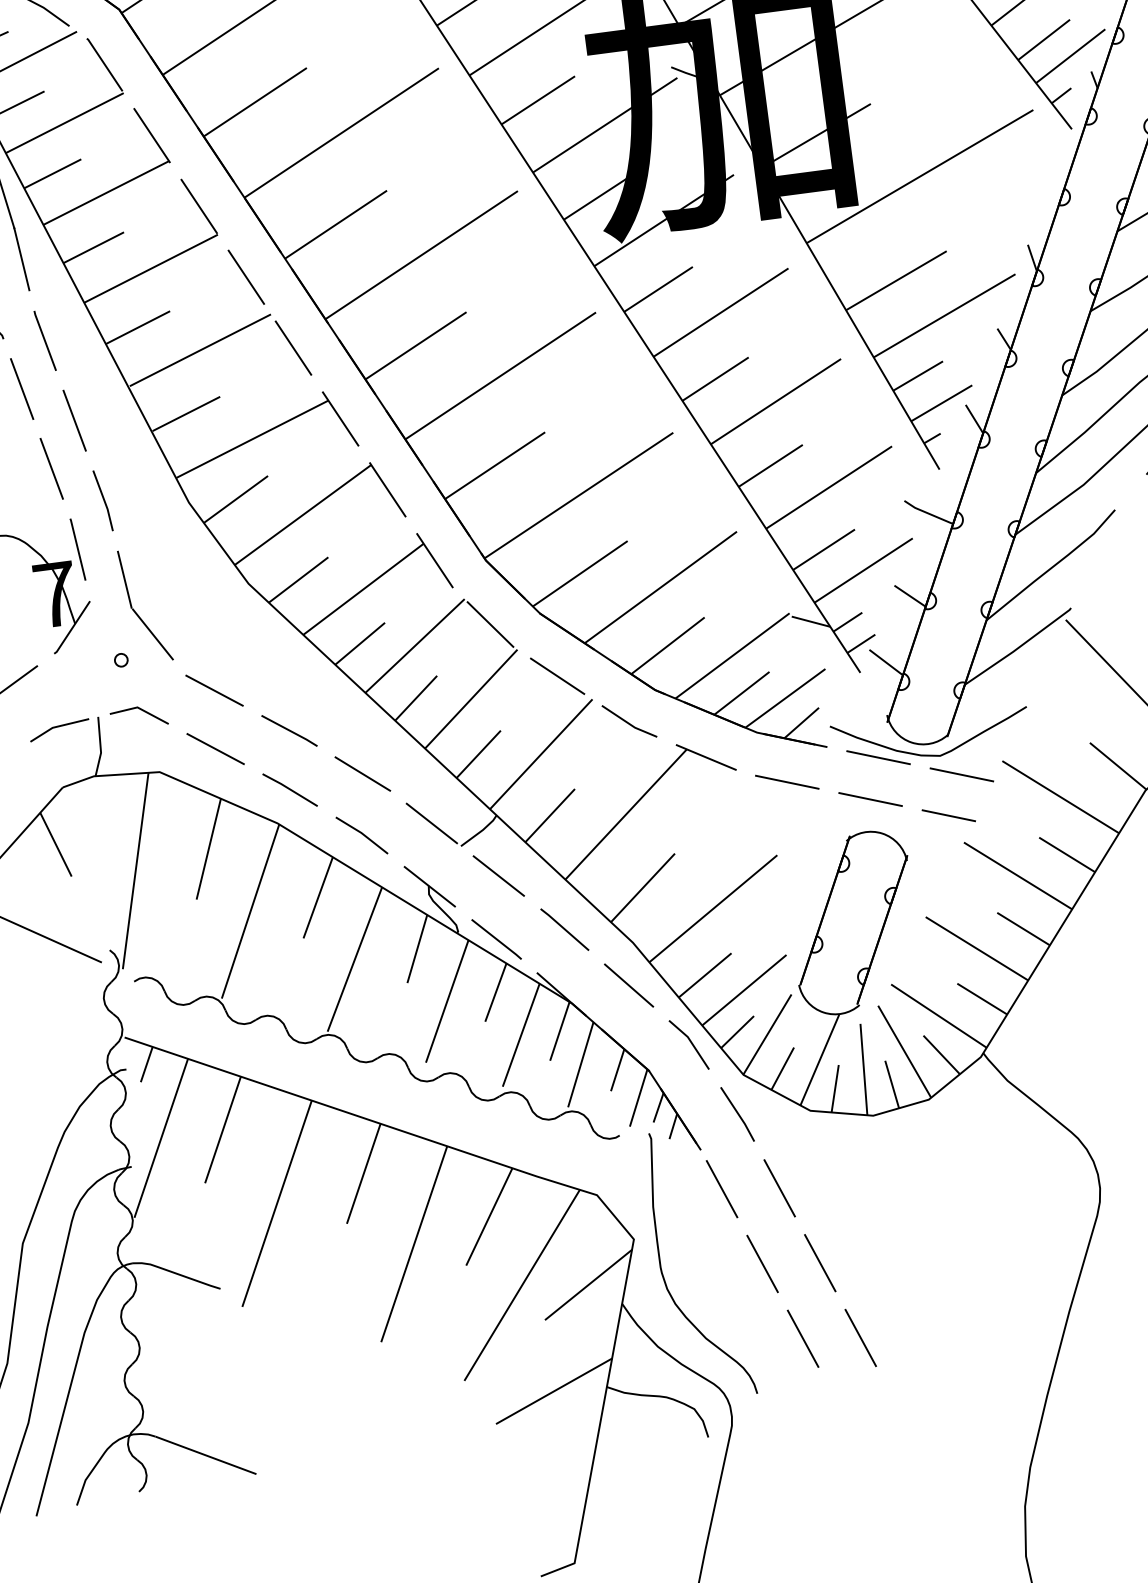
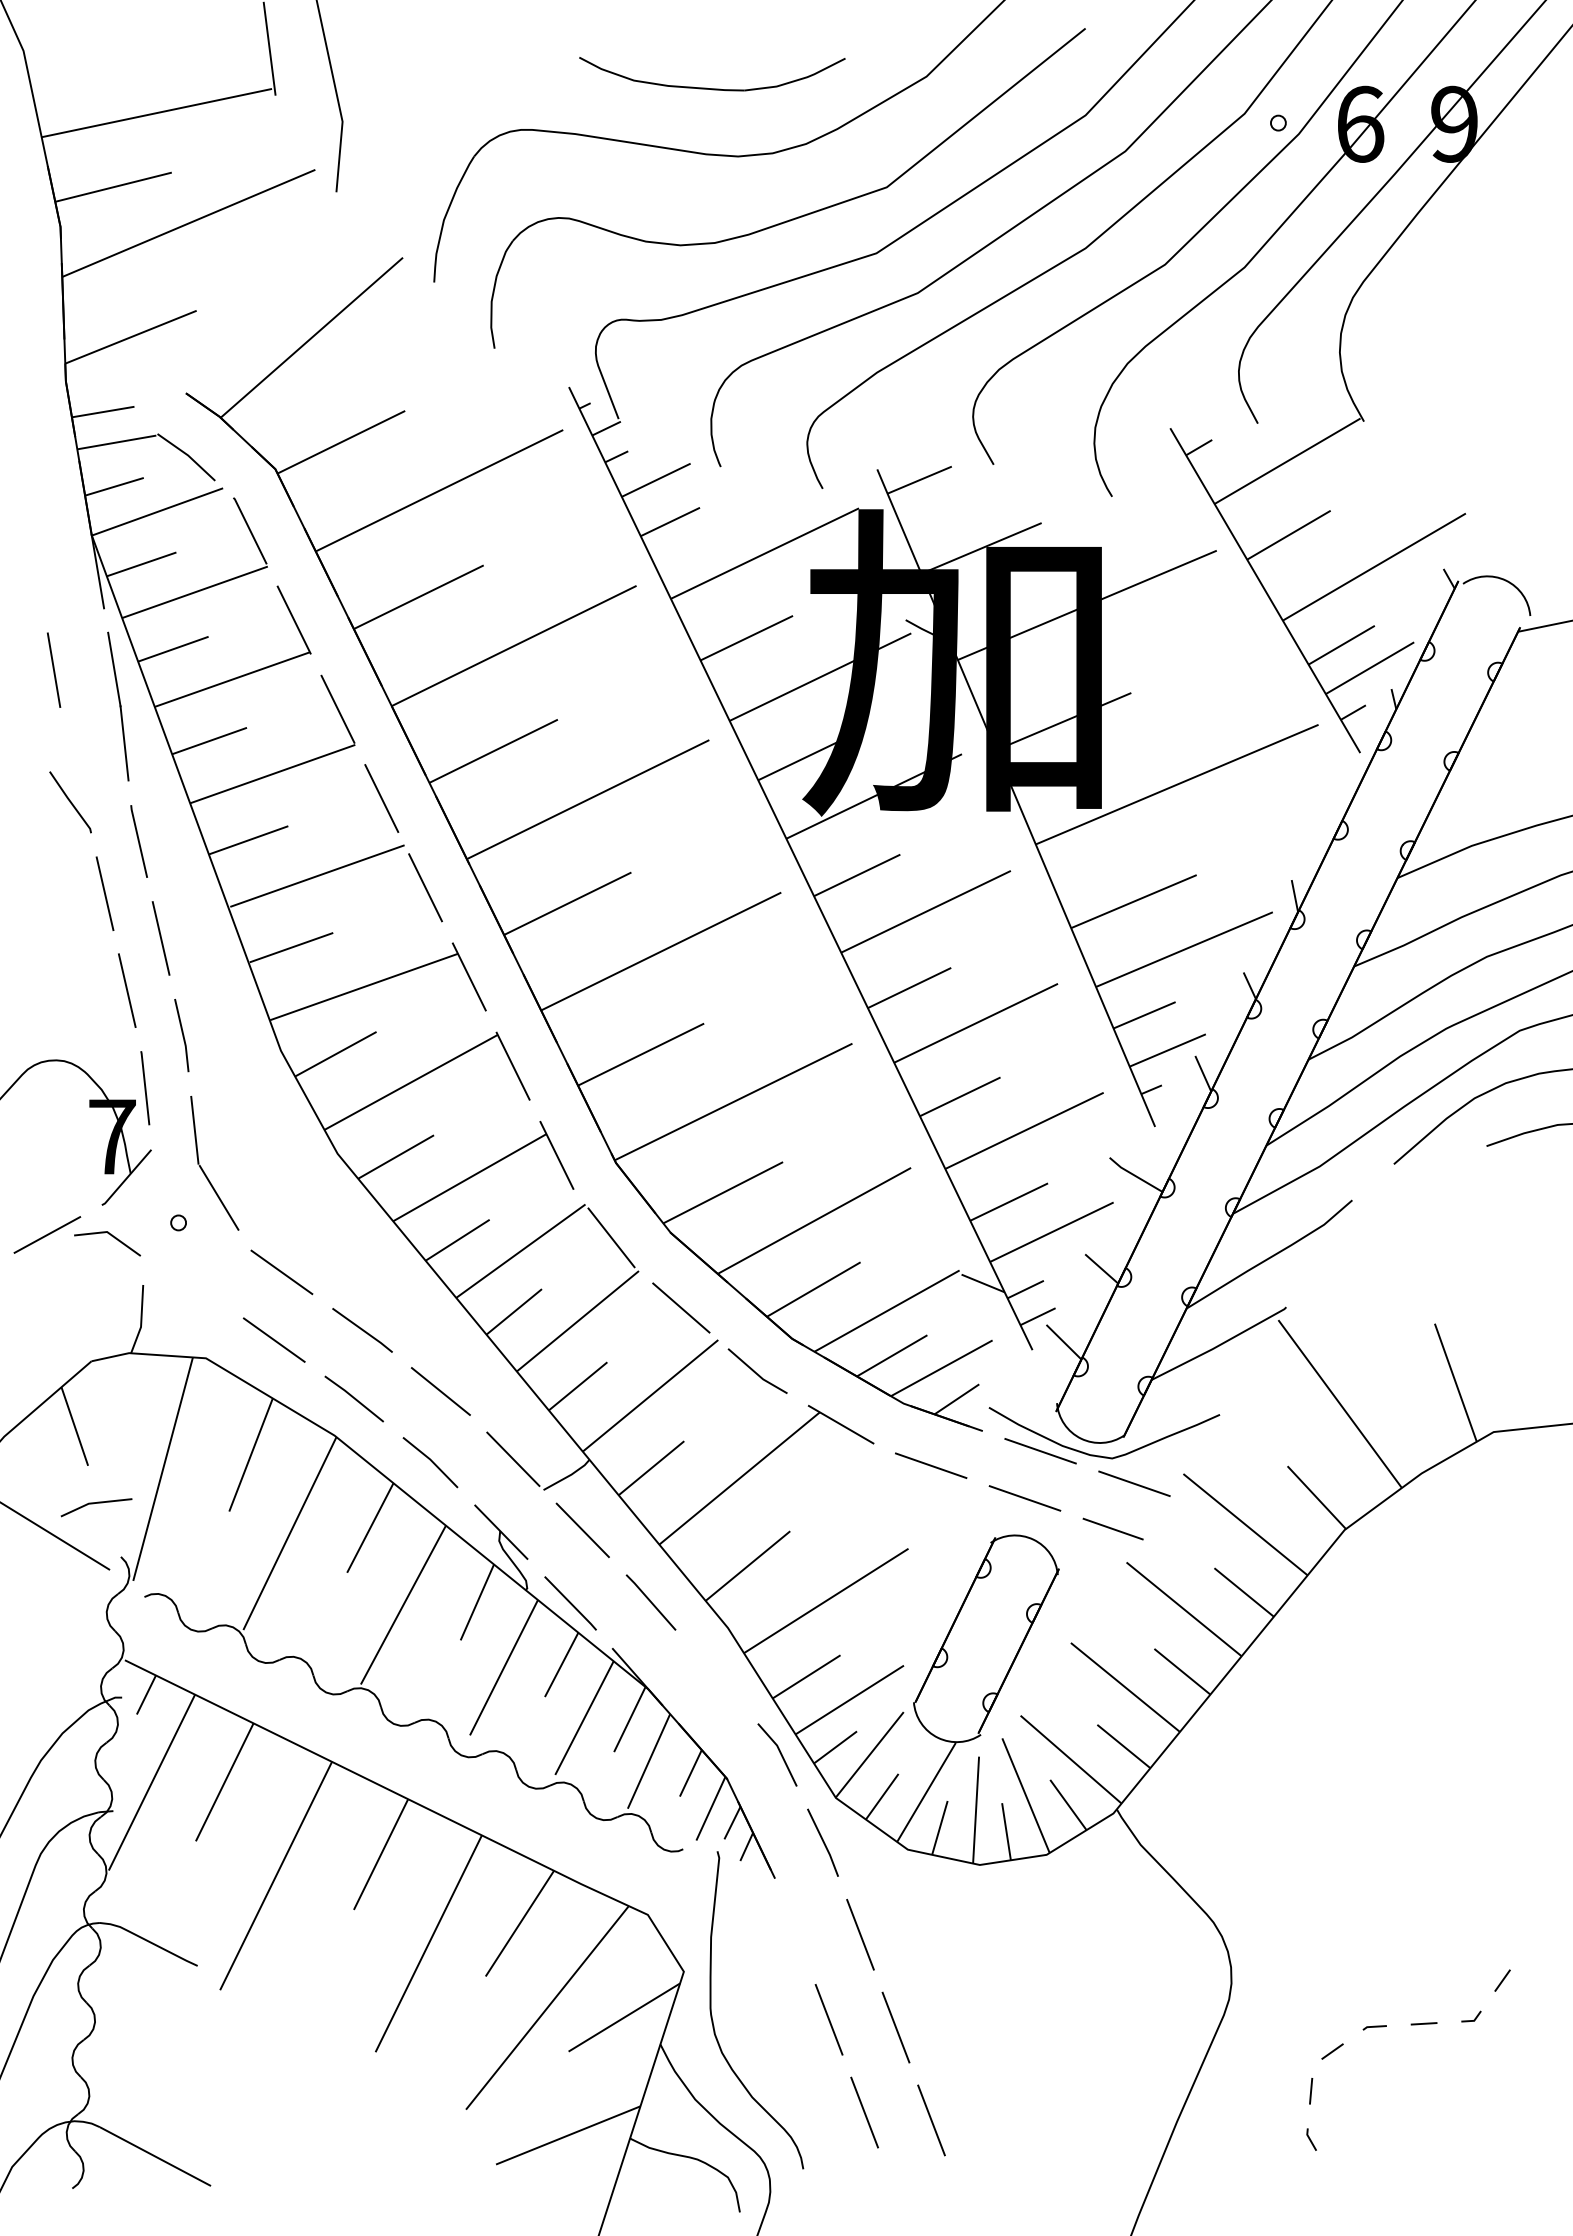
line: (141, 710) -> (111, 1236), moved
line: (59, 726) -> (96, 1503), moved
line: (628, 986) -> (716, 1677), removed
line: (721, 1188) -> (793, 1926), removed

